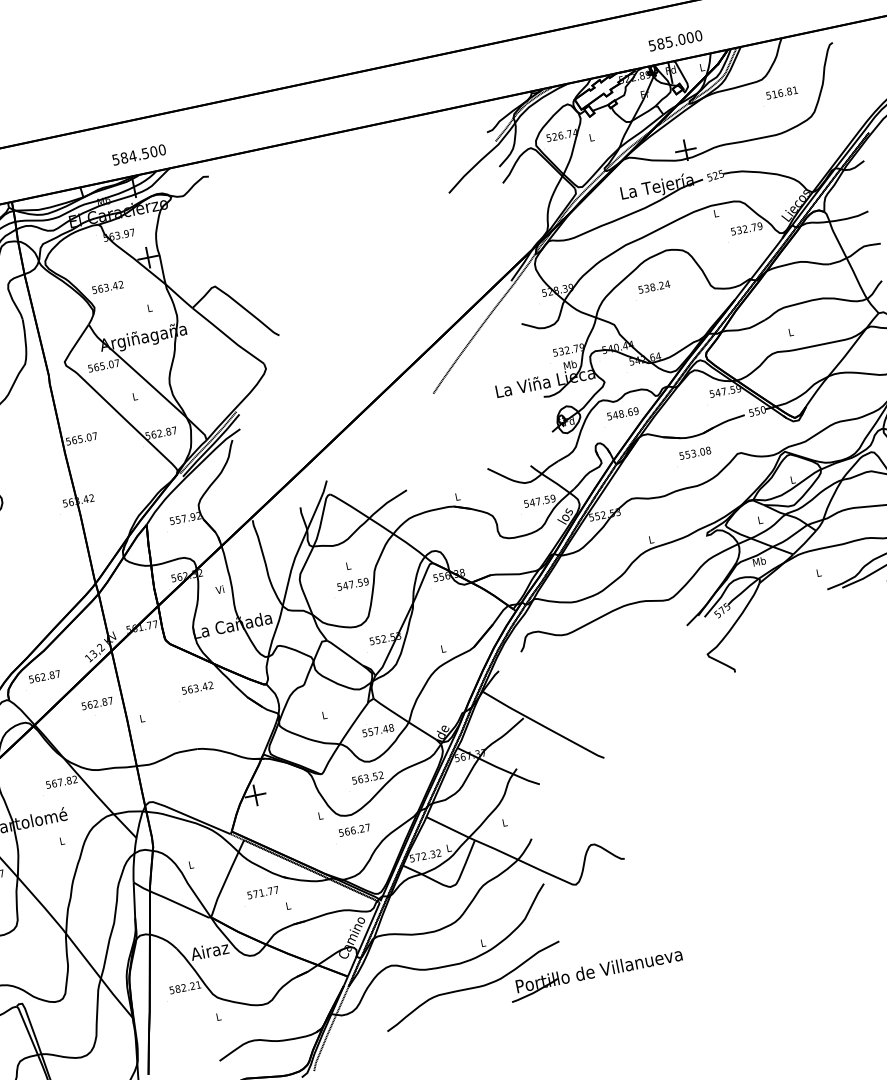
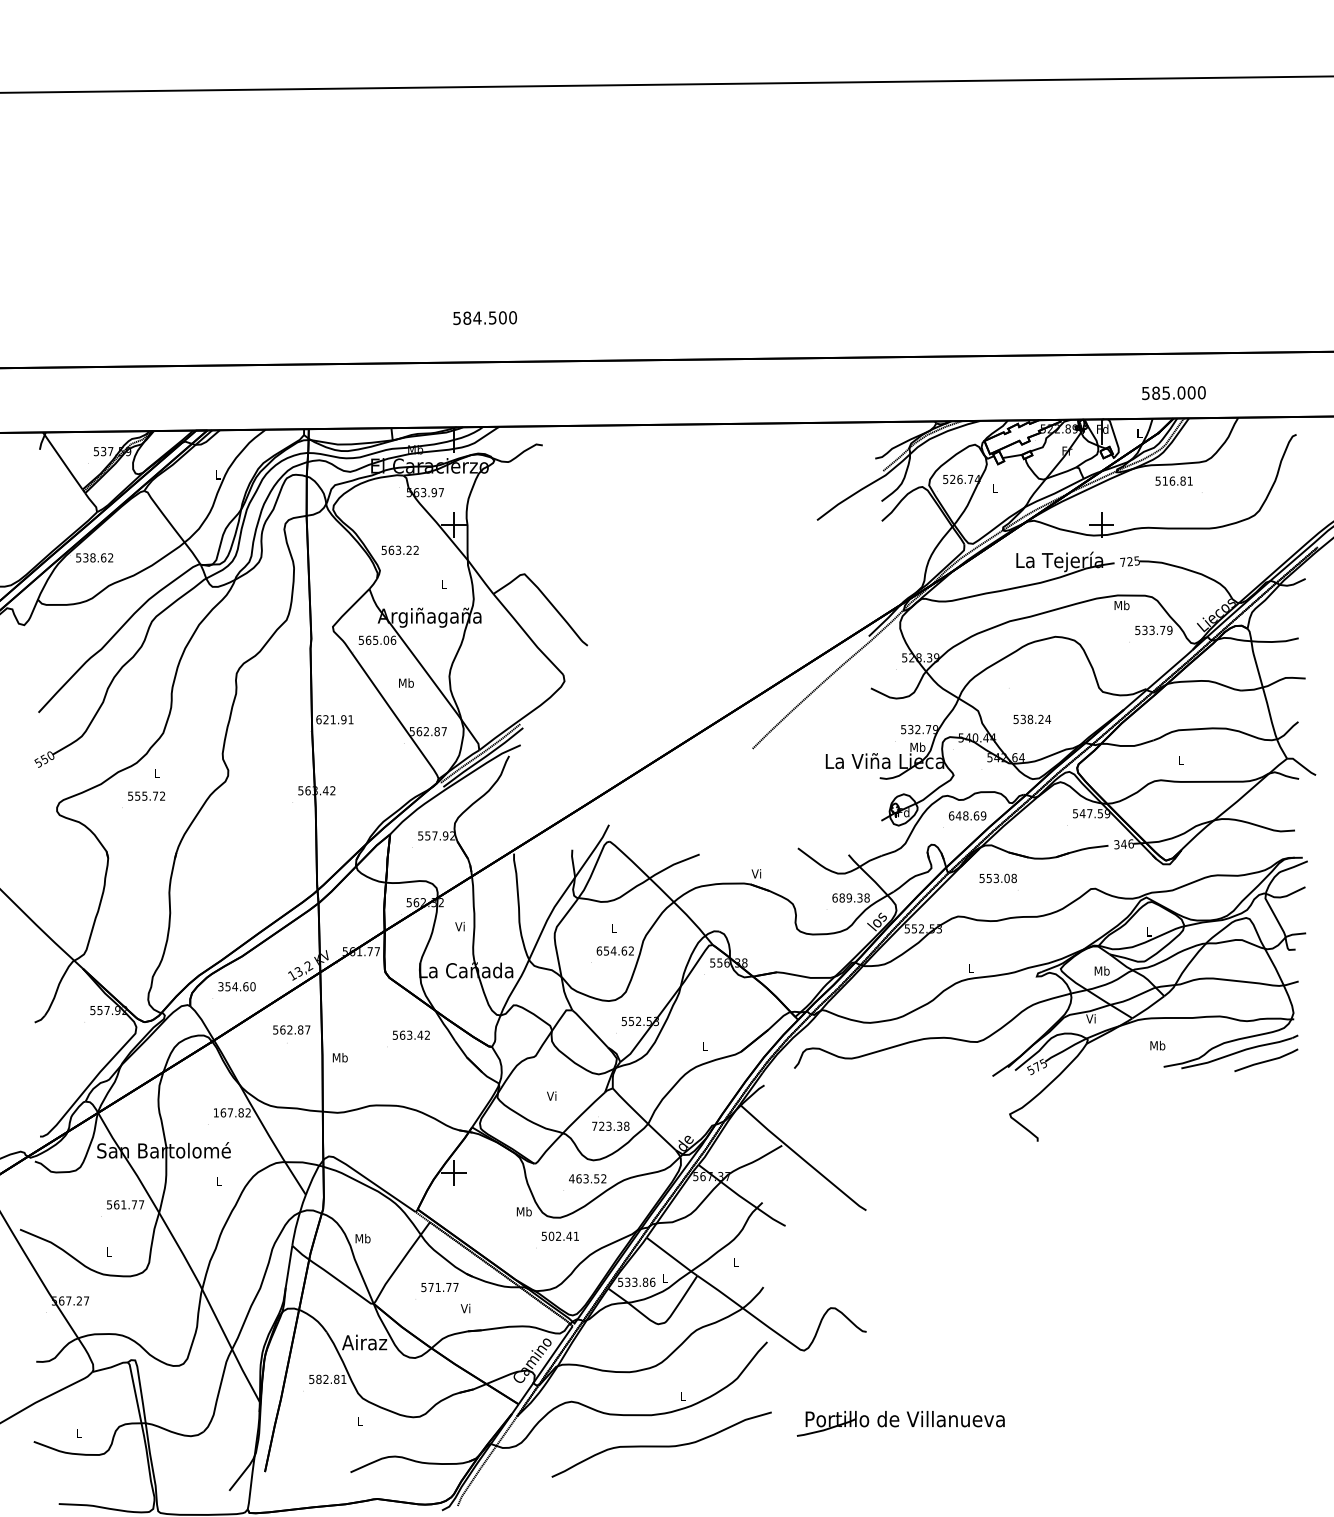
text: (675, 41) -> (1173, 393), moved
text: (781, 92) -> (1173, 480), moved
text: (138, 155) -> (484, 318), moved
text: (709, 177) -> (1122, 562), 525 -> 725
text: (715, 213) -> (1121, 605), L -> Mb
text: (744, 229) -> (1151, 630), 532.79 -> 533.79
text: (115, 285) -> (409, 549), 563.42 -> 563.22
text: (654, 287) -> (1032, 719), moved
text: (117, 362) -> (393, 639), 565.07 -> 565.06
text: (135, 396) -> (406, 682), L -> Mb
text: (756, 410) -> (1123, 843), 550 -> 346
text: (609, 416) -> (951, 815), 548.69 -> 648.69
text: (81, 438) -> (334, 719), 565.07 -> 621.91
text: (694, 453) -> (997, 878), moved
text: (457, 496) -> (756, 873), L -> Vi
text: (539, 500) -> (850, 897), 547.59 -> 689.38
text: (759, 519) -> (1101, 970), L -> Mb
text: (759, 561) -> (1091, 1018), Mb -> Vi
text: (818, 572) -> (1157, 1045), L -> Mb
text: (352, 583) -> (615, 950), 547.59 -> 654.62
text: (44, 676) -> (236, 986), 562.87 -> 354.60
text: (323, 714) -> (551, 1095), L -> Vi
text: (141, 718) -> (339, 1057), L -> Mb
text: (375, 730) -> (607, 1125), 557.48 -> 723.38
text: (354, 780) -> (571, 1178), 563.52 -> 463.52
text: (47, 784) -> (215, 1112), 567.82 -> 167.82
text: (319, 815) -> (523, 1211), L -> Mb
text: (357, 829) -> (563, 1235), 566.27 -> 502.41
text: (428, 854) -> (640, 1281), 572.32 -> 533.86
text: (190, 864) -> (362, 1238), L -> Mb
text: (287, 905) -> (465, 1308), L -> Vi
part: (595, 974) -> (900, 1423), moved
text: (192, 986) -> (336, 1379), 582.21 -> 582.81

